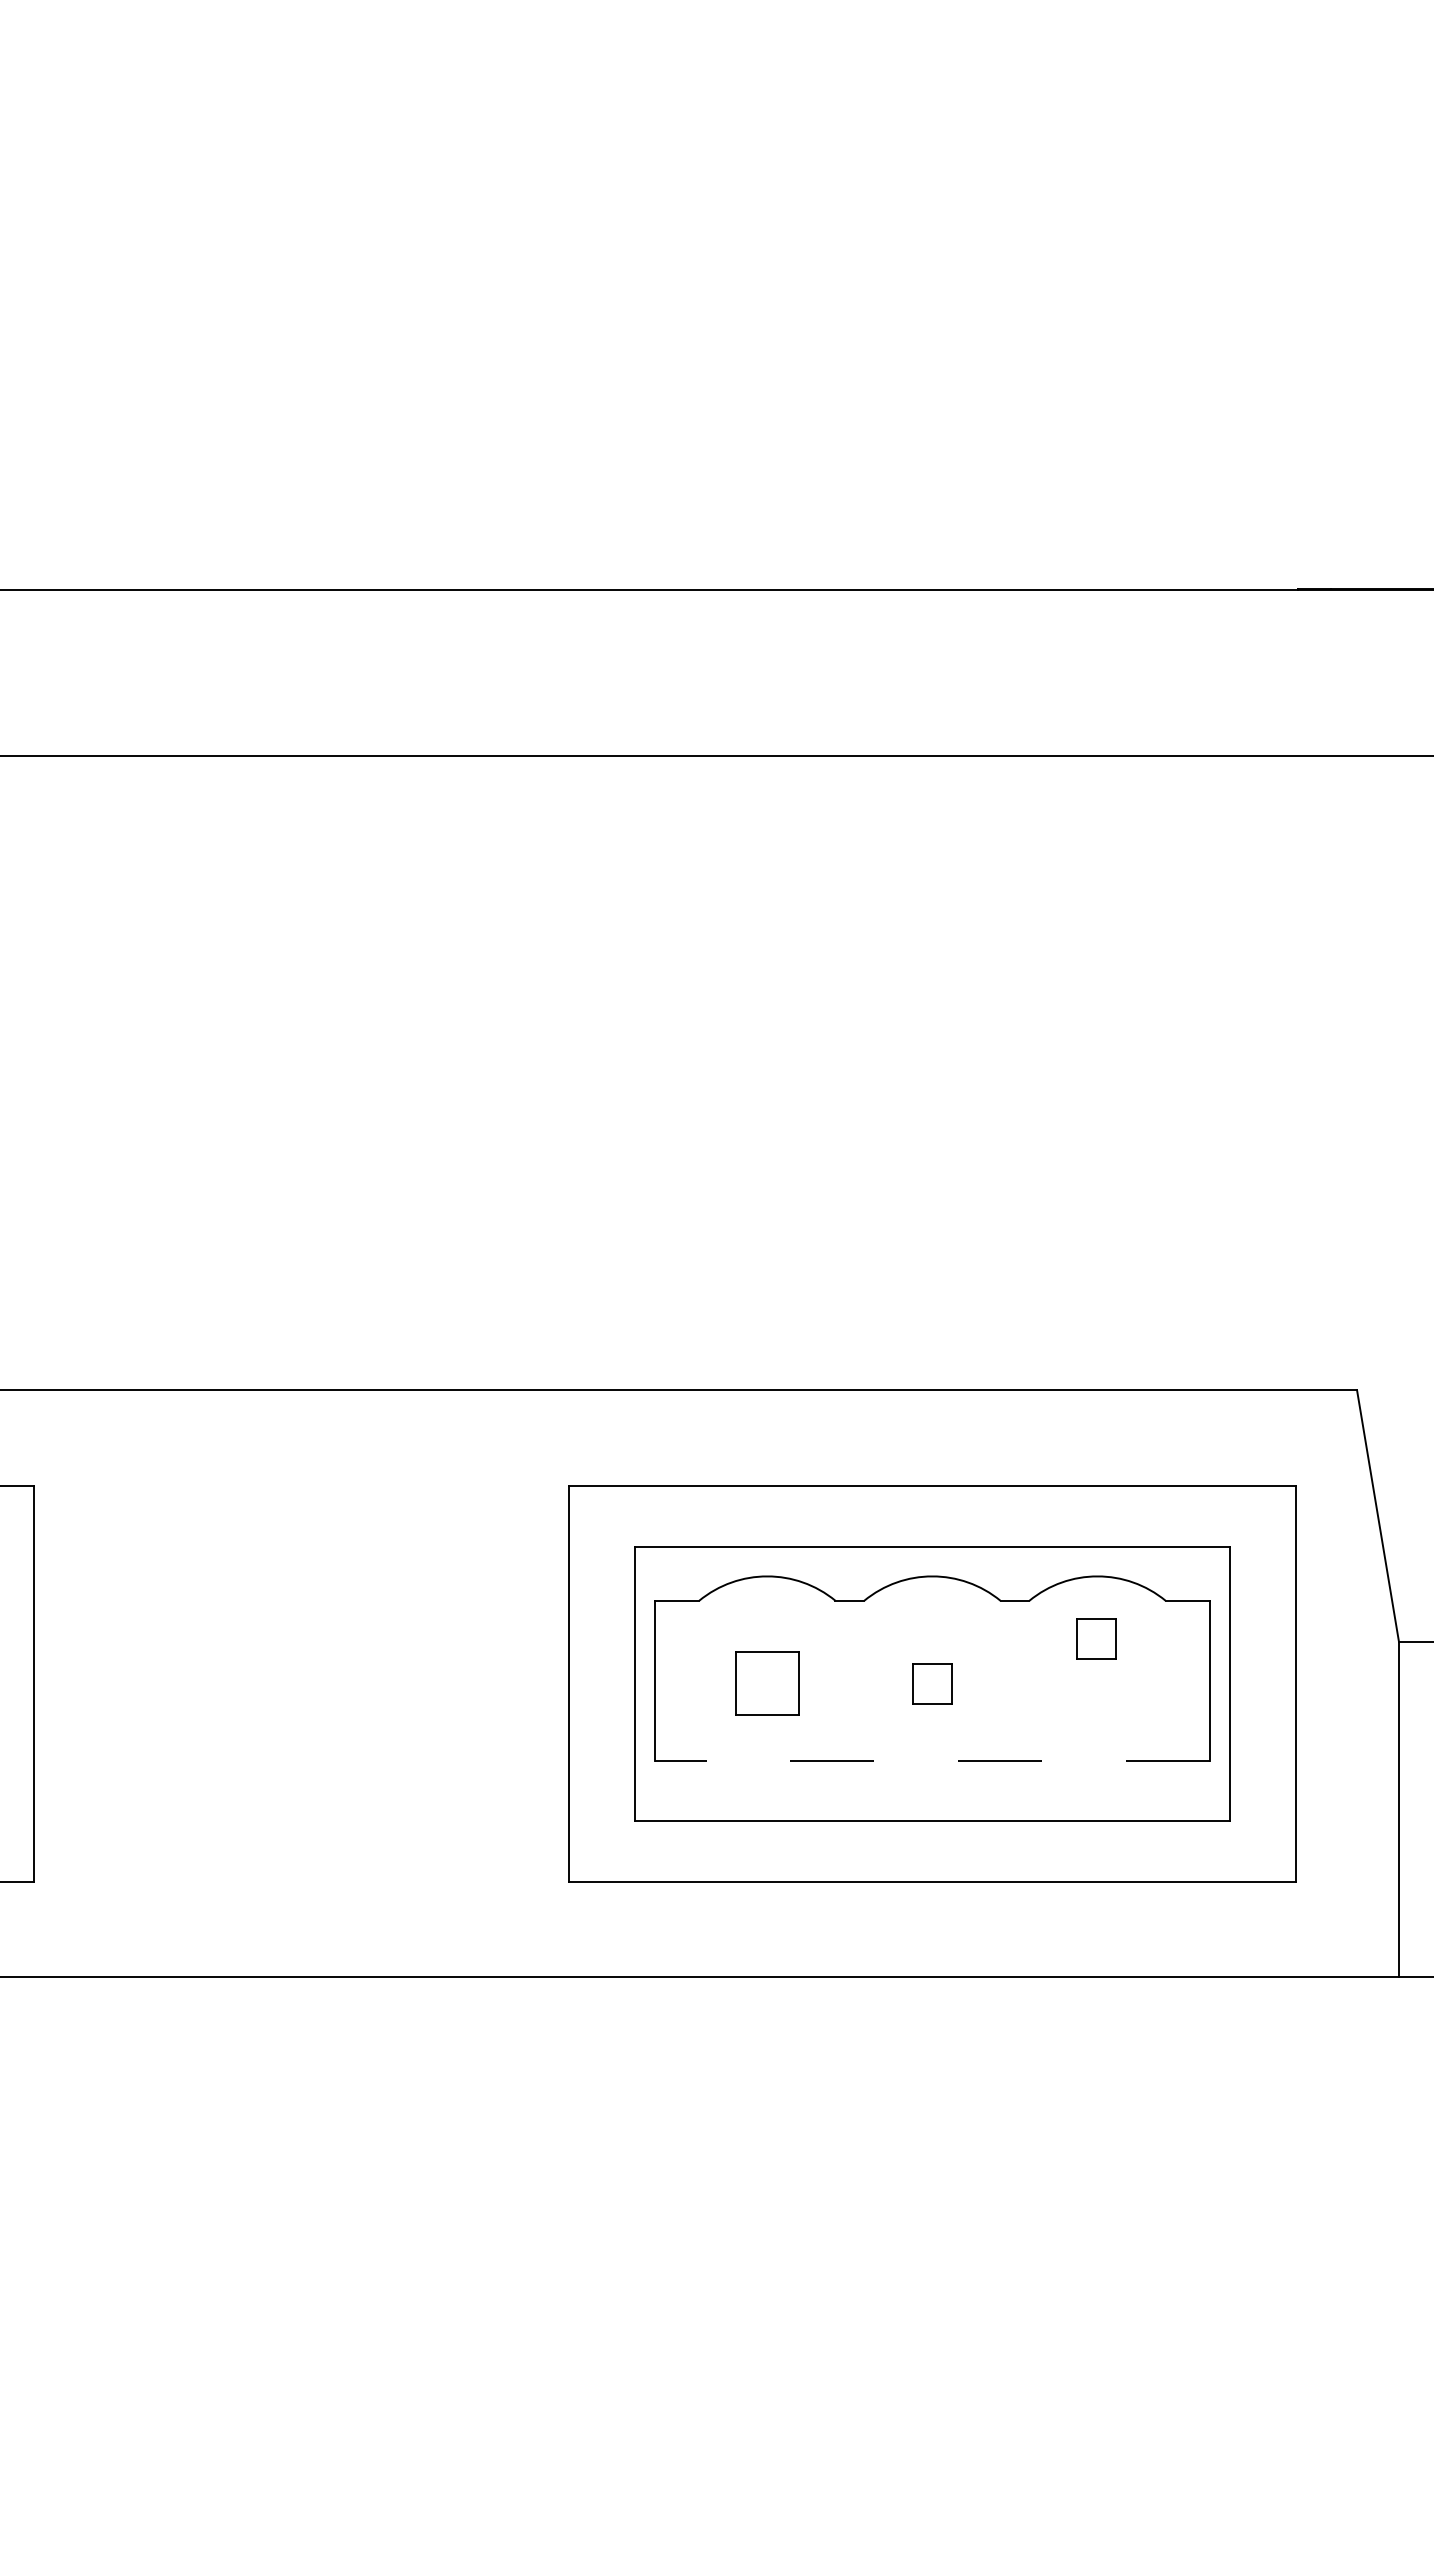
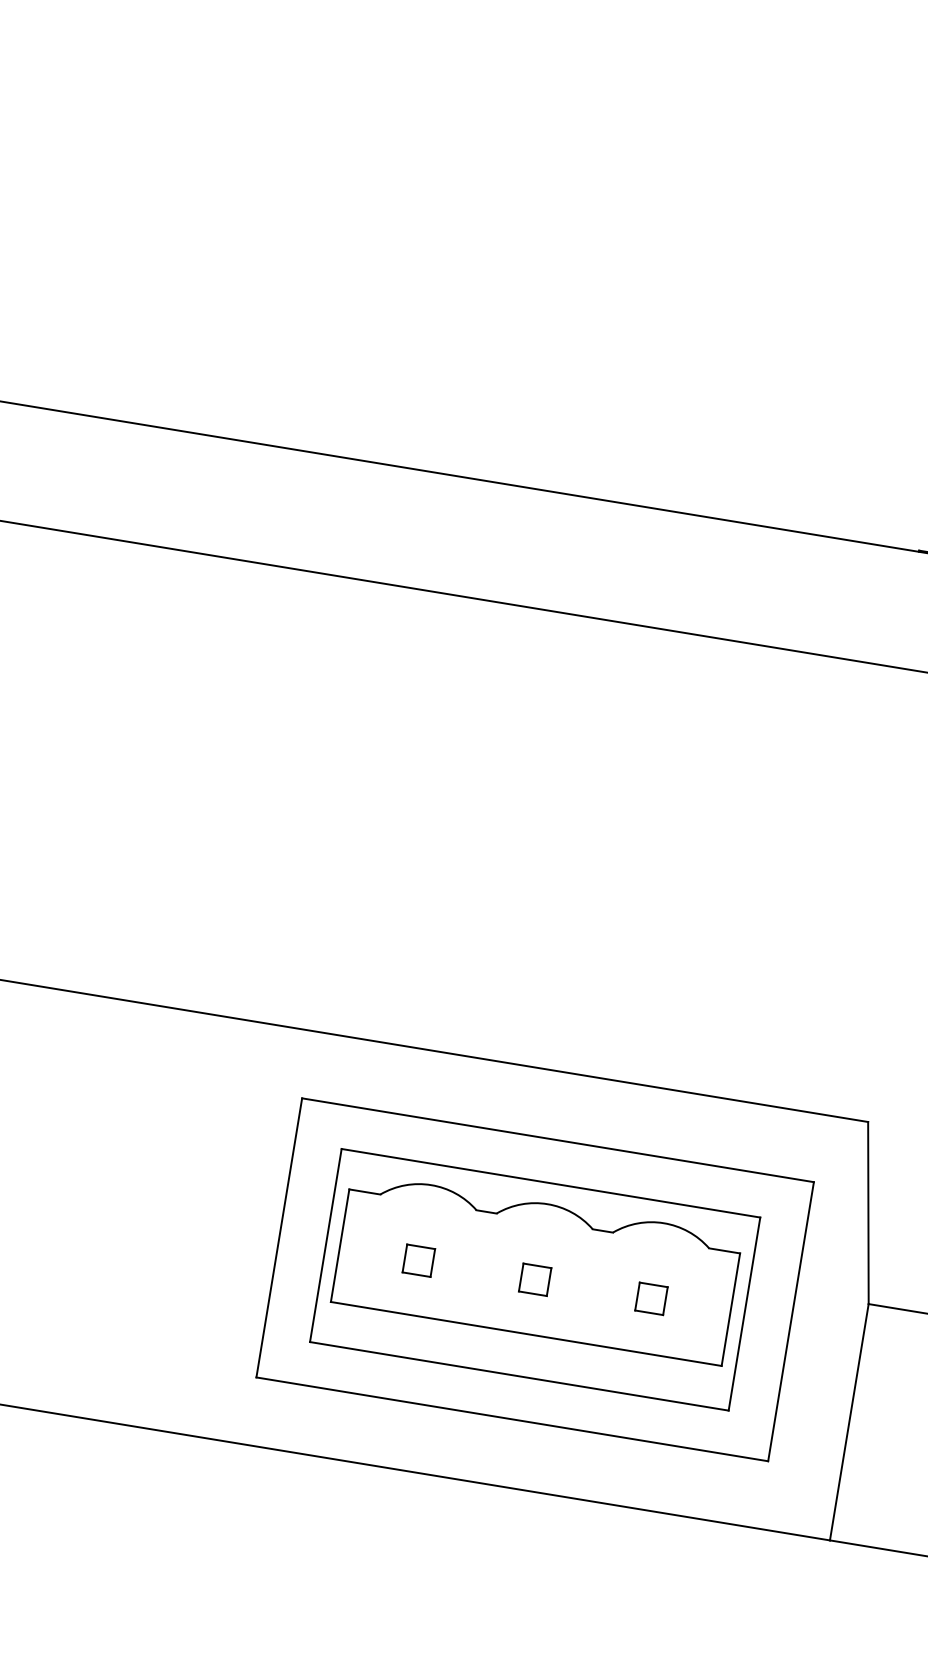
part: (1096, 1638) -> (651, 1298), moved
part: (766, 1683) -> (418, 1260), size x0.62
line: (931, 1760) -> (525, 1333), dashed -> solid

